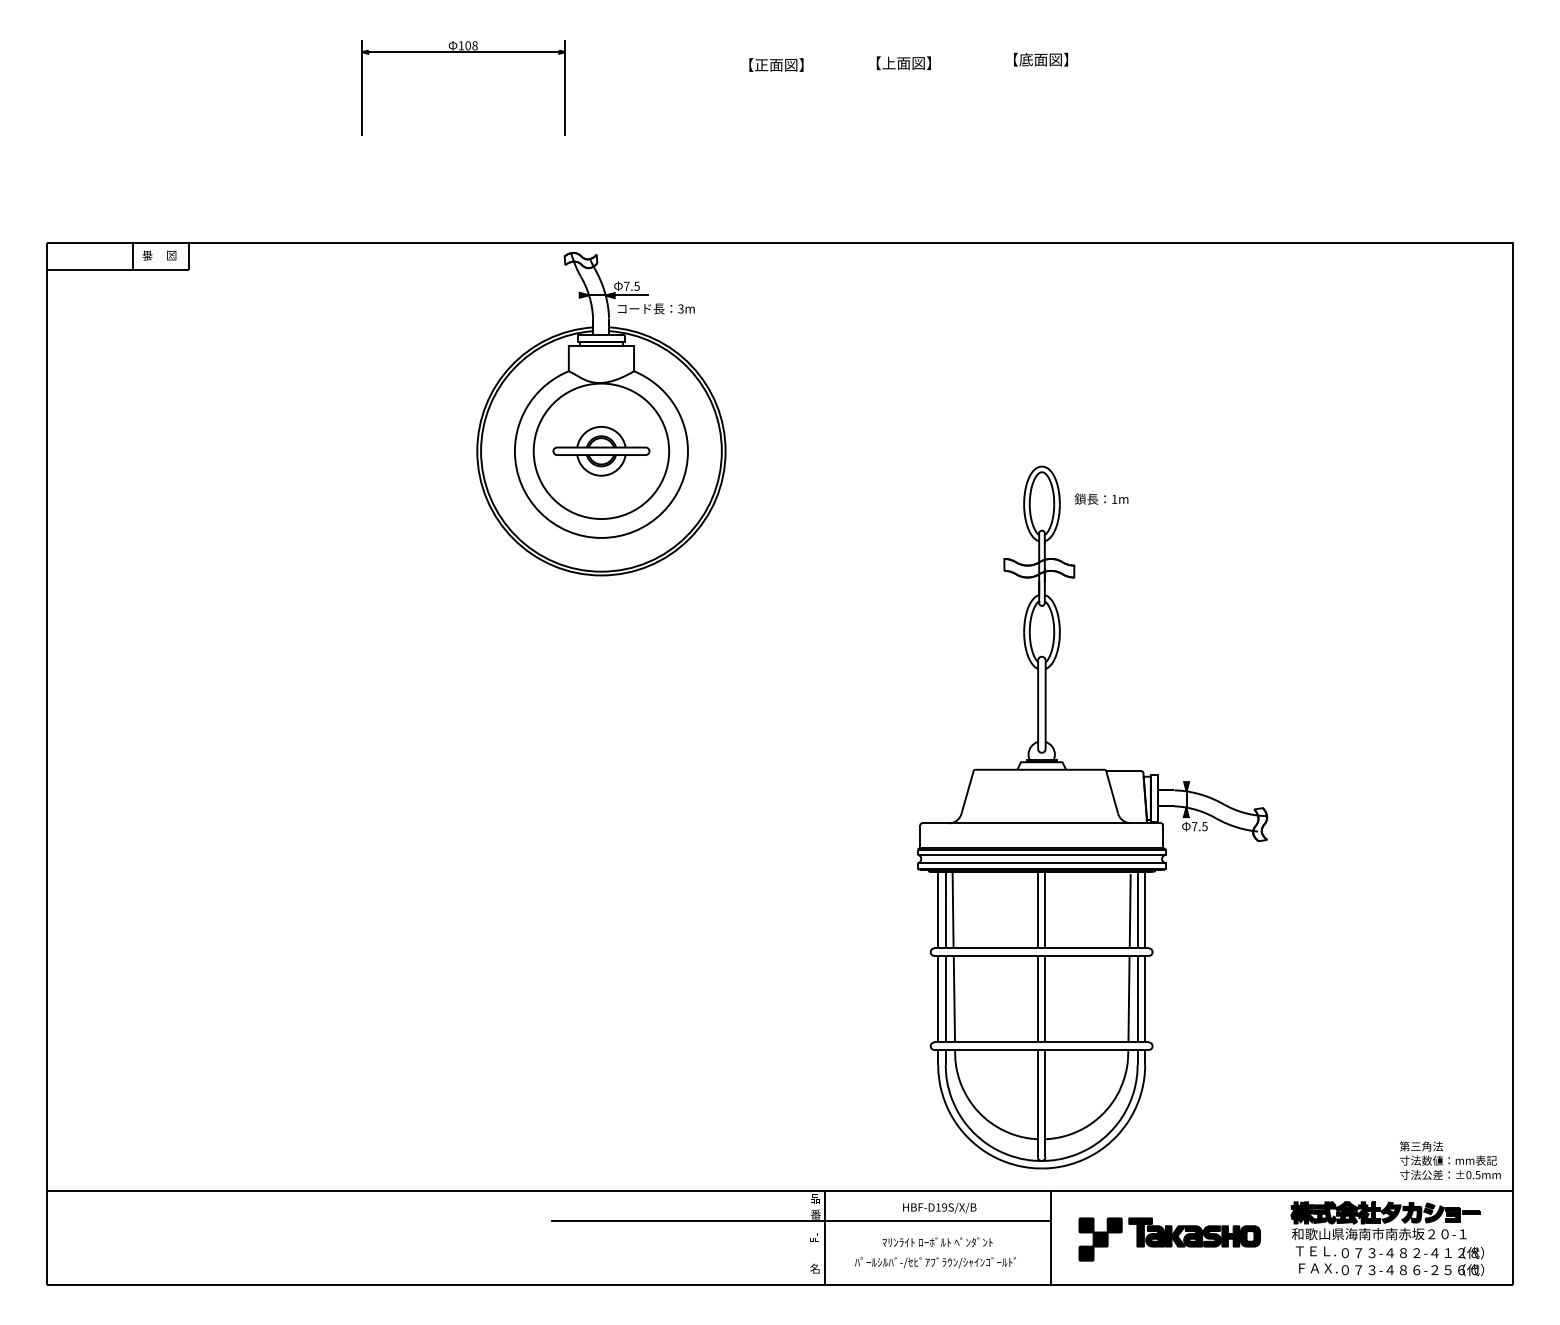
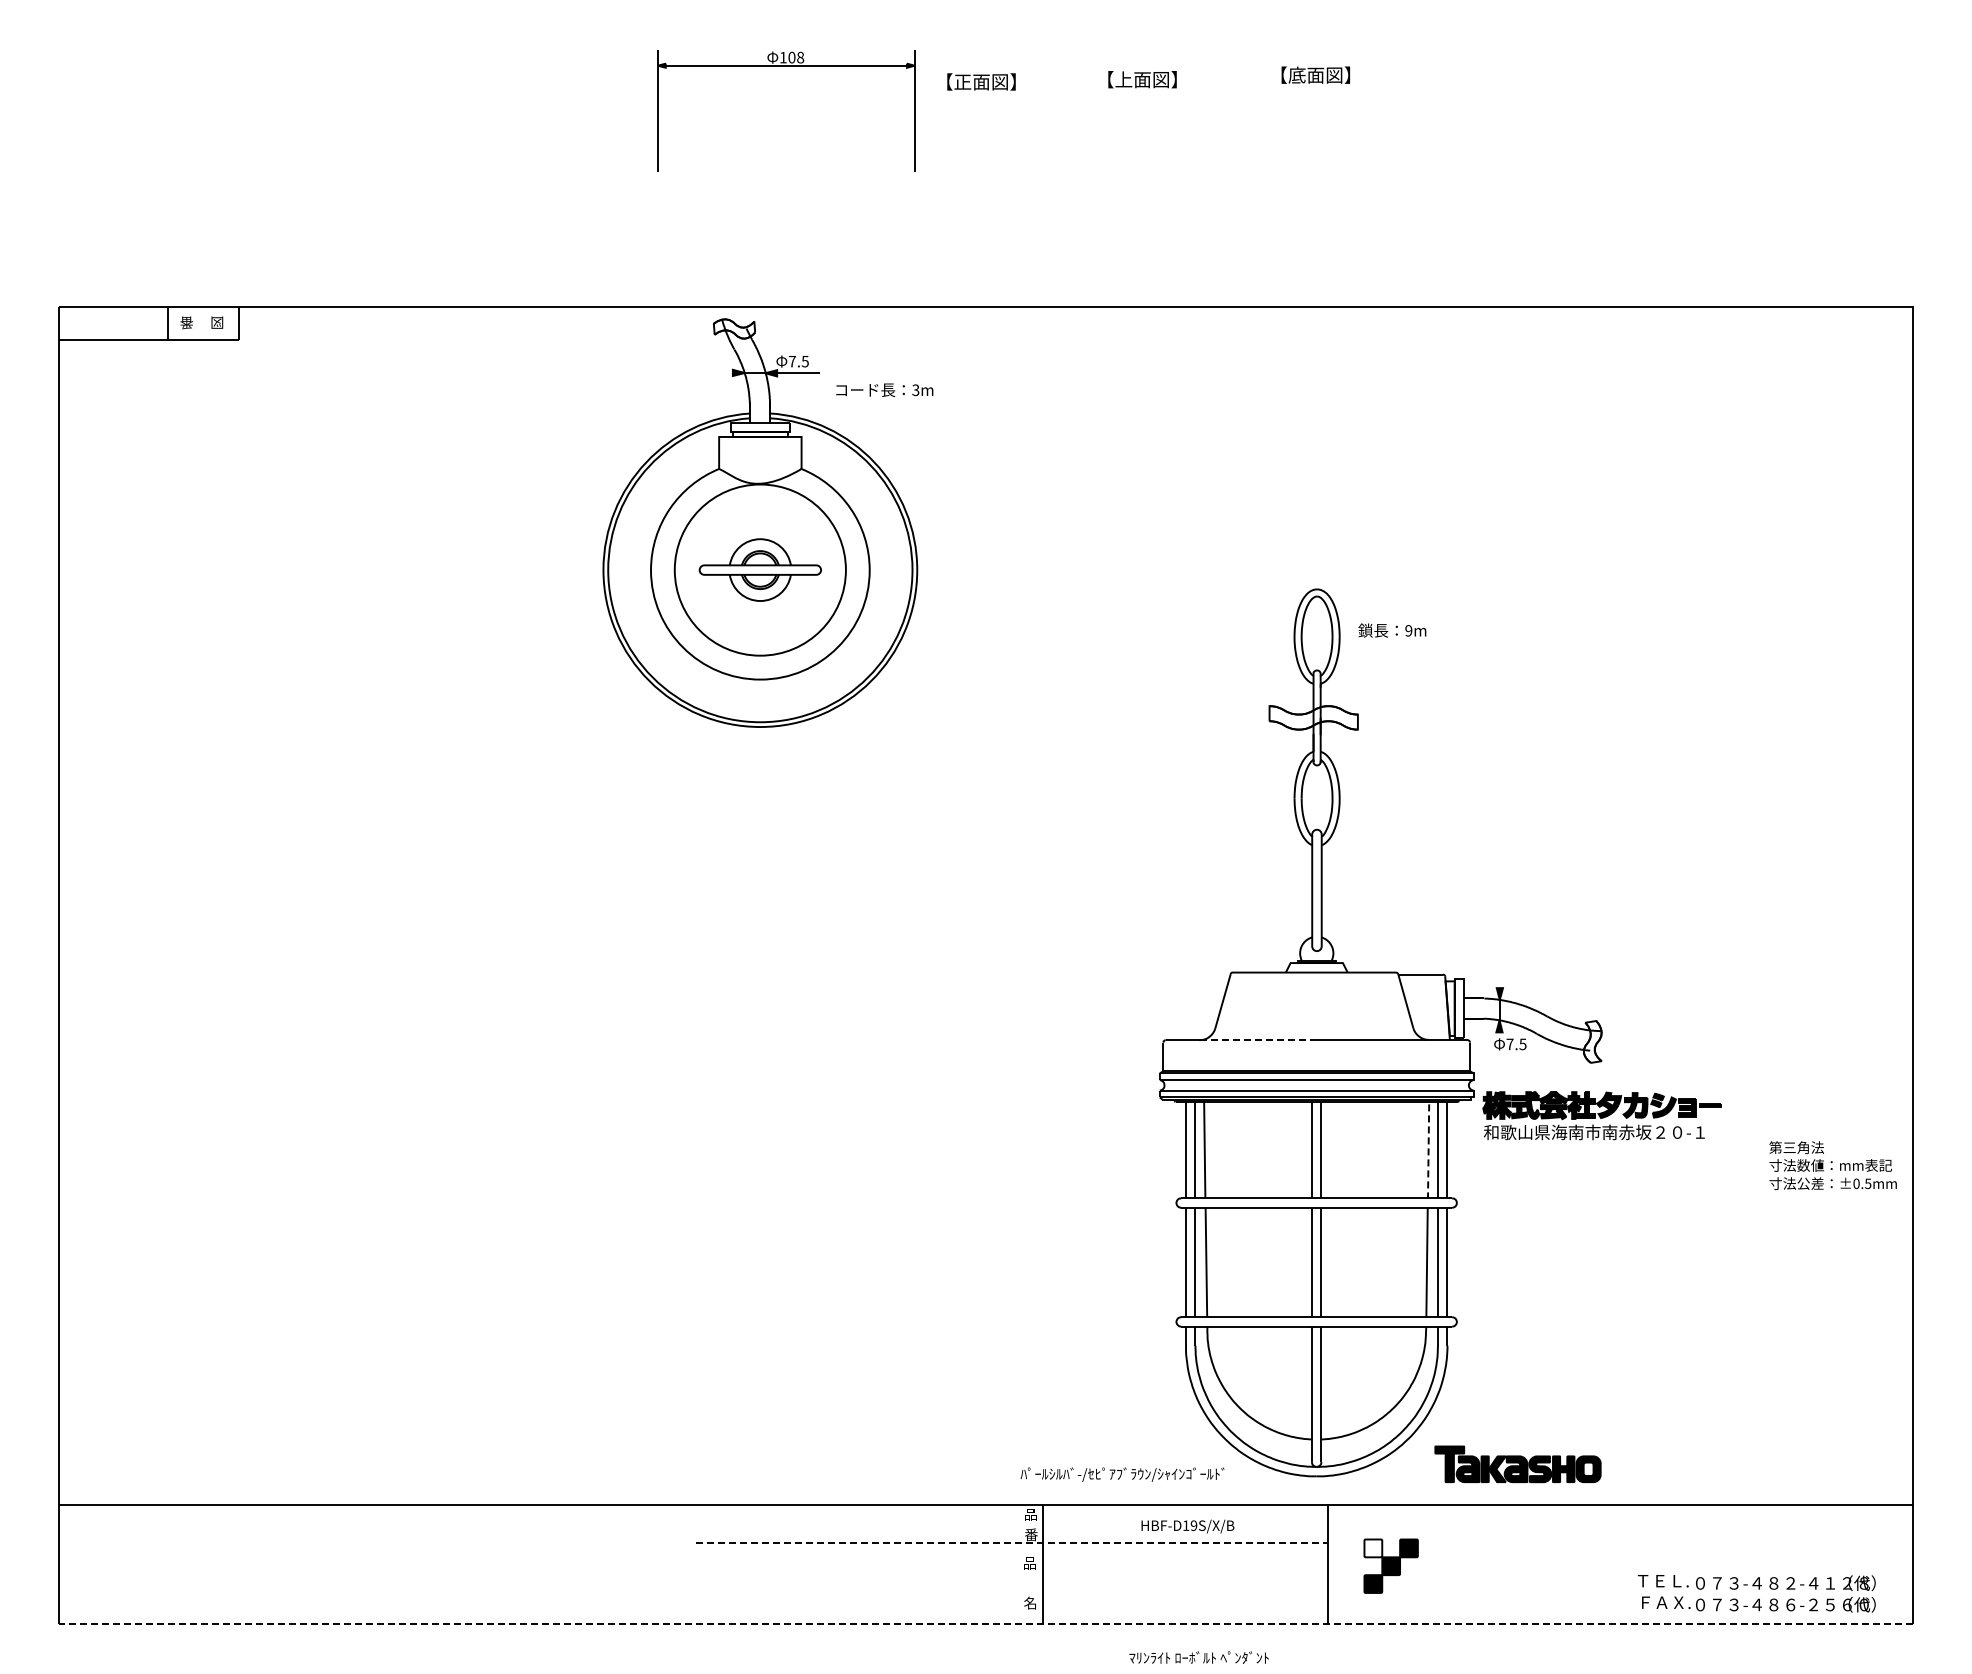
part: (463, 52) -> (786, 66), moved
text: (656, 309) -> (884, 390), moved
text: (1114, 499) -> (1408, 630), 1m -> 9m
line: (995, 823) -> (1258, 1040), solid -> dashed
line: (1130, 911) -> (1428, 1151), solid -> dashed
text: (1449, 1160) -> (1832, 1165), moved
part: (1384, 1220) -> (1601, 1115), moved
line: (800, 1221) -> (1012, 1543), solid -> dashed
fill: (1086, 1225) -> (1373, 1548), removed
part: (1194, 1232) -> (1517, 1464), moved
text: (937, 1242) -> (1198, 1657), moved
text: (935, 1262) -> (1122, 1474), moved
line: (779, 1284) -> (985, 1623), solid -> dashed

